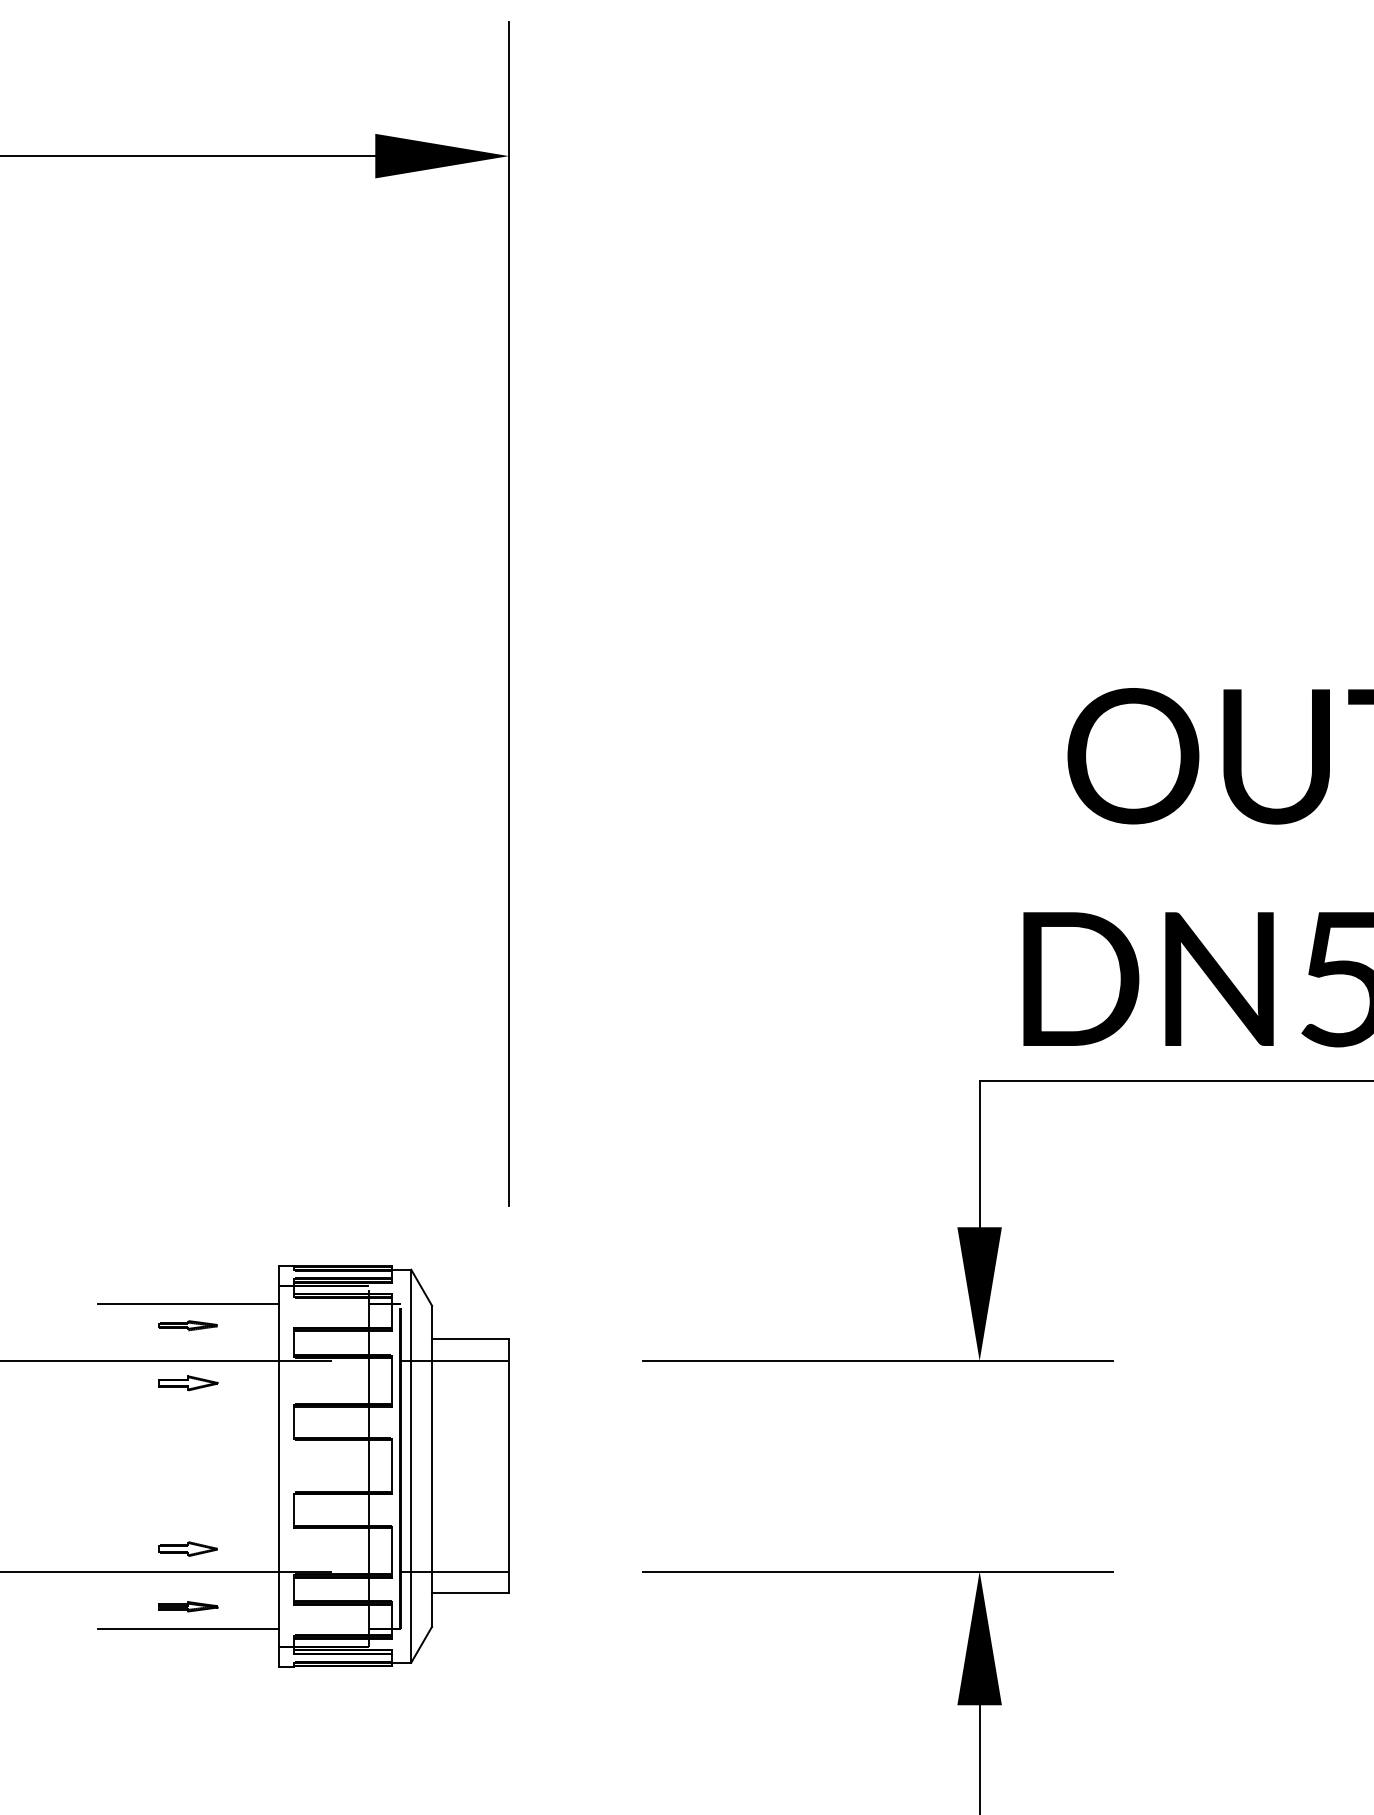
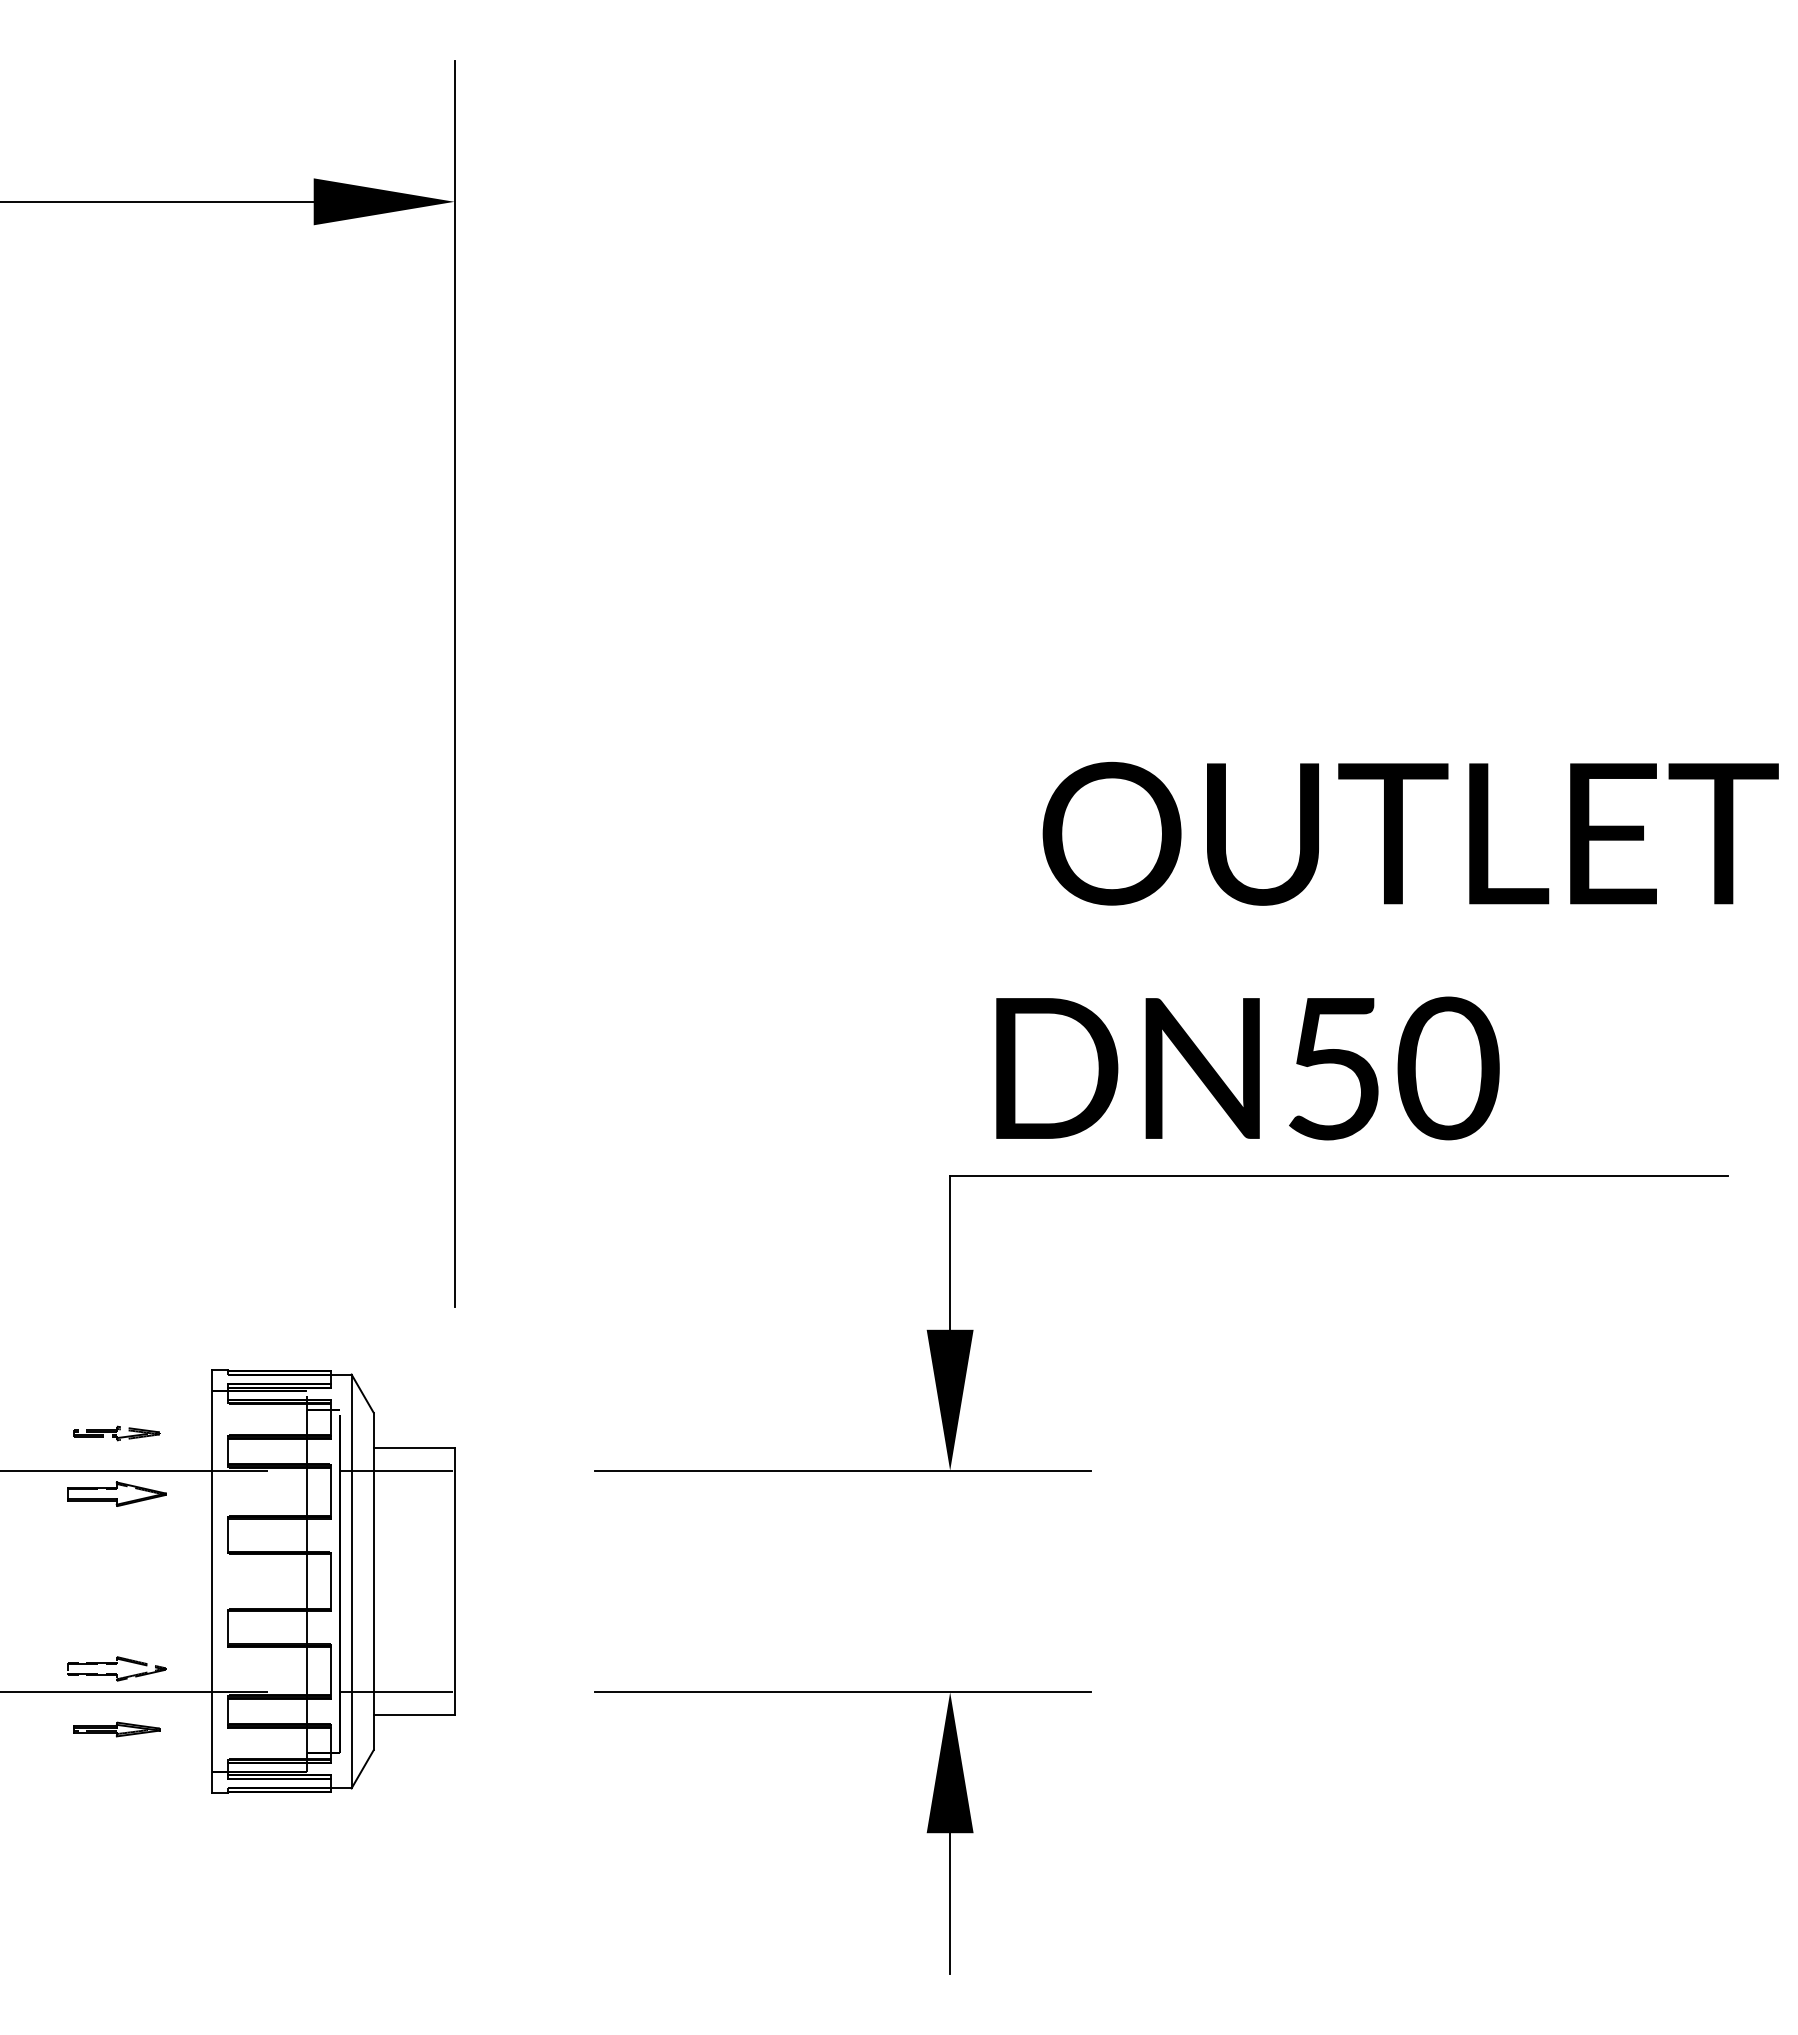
line: (188, 1303) -> (116, 1410), removed
part: (188, 1325) -> (116, 1433), size x1.4
part: (188, 1382) -> (116, 1493), size x1.6
part: (188, 1548) -> (116, 1668), size x1.6
part: (188, 1606) -> (116, 1729), size x1.4
line: (188, 1628) -> (116, 1752), removed

